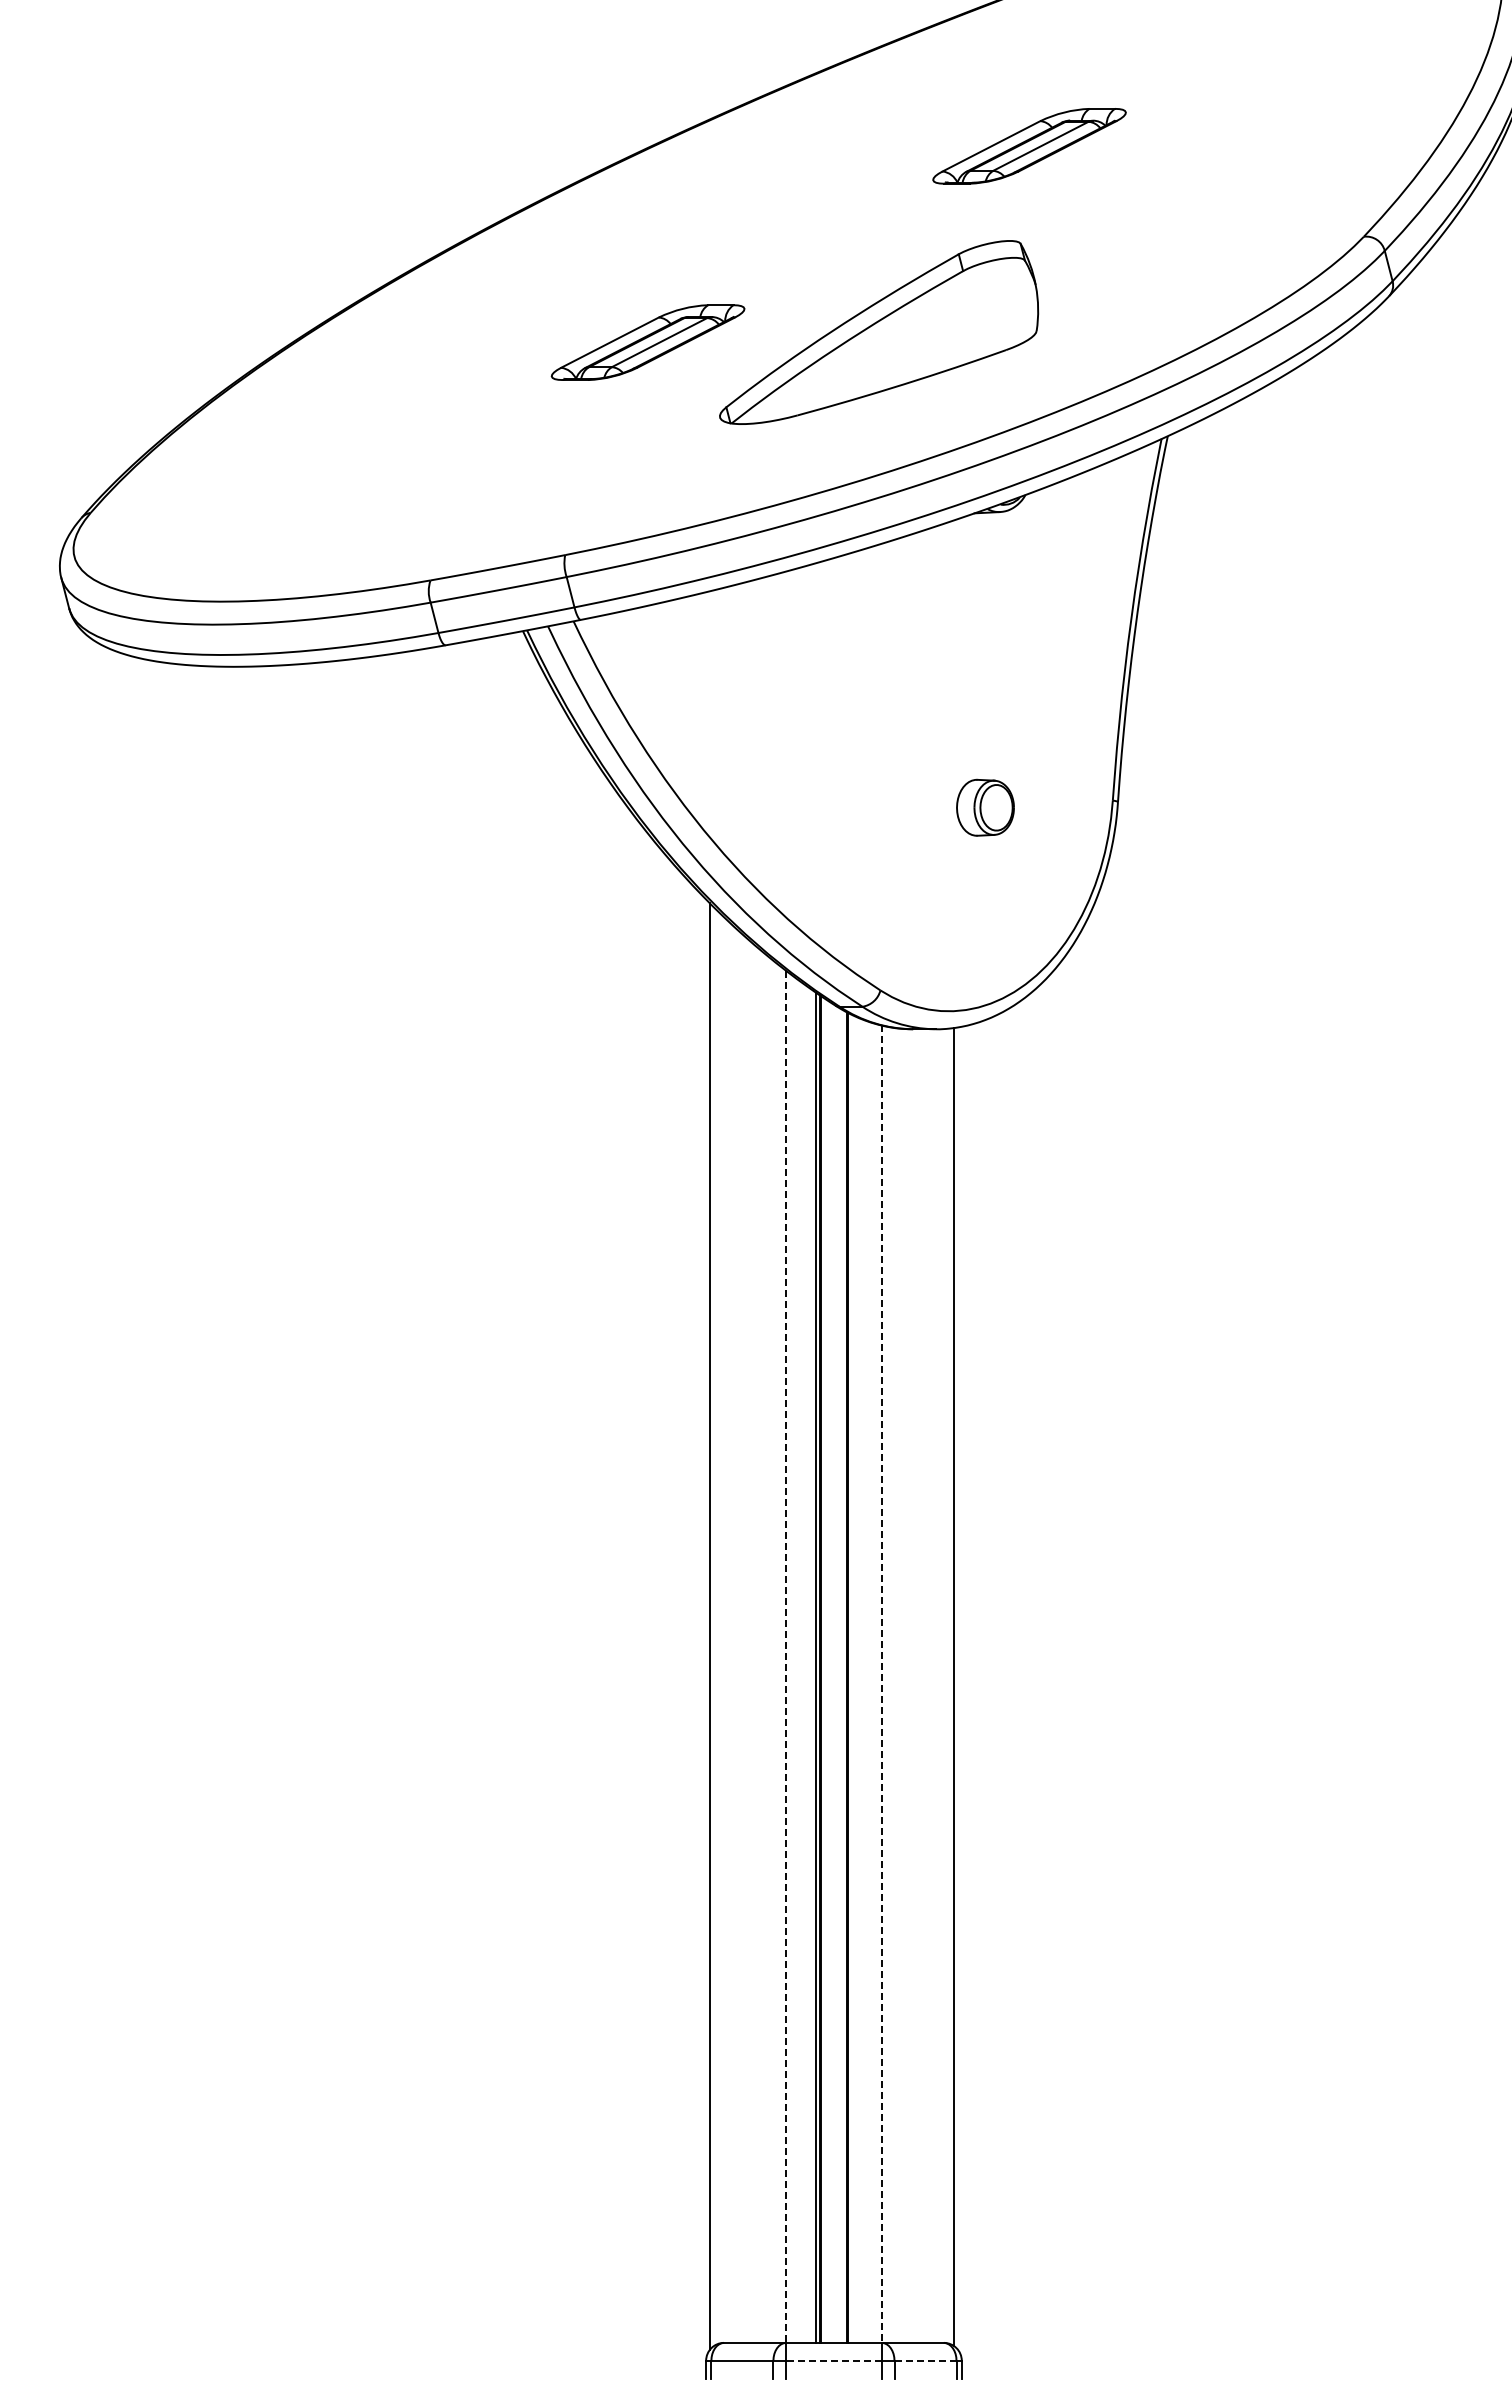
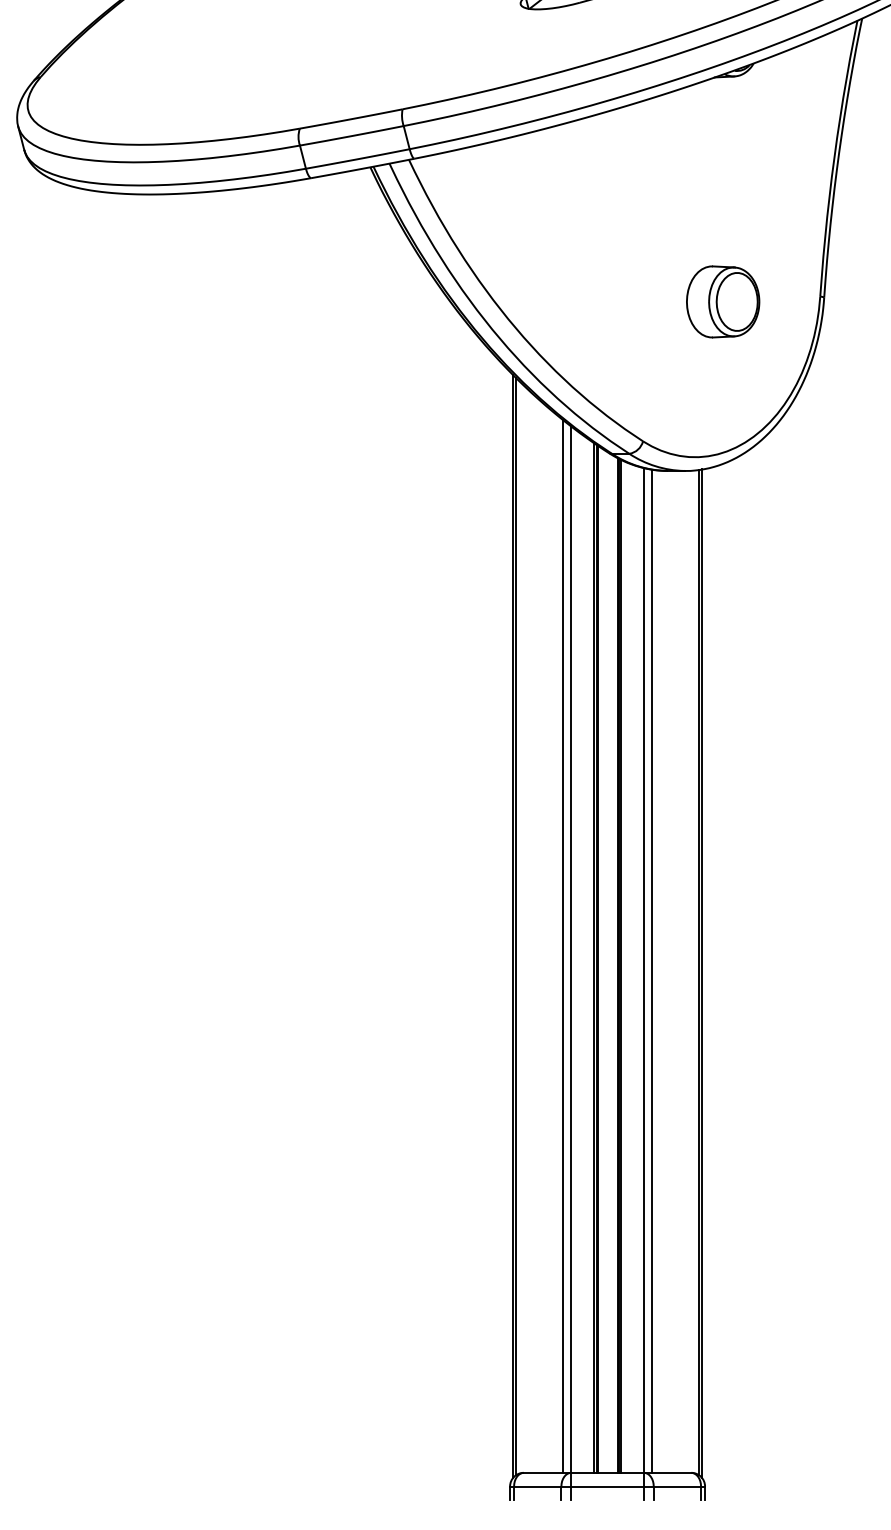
part: (985, 807) -> (723, 301), size x1.67
line: (713, 1626) -> (515, 926), added
line: (775, 1652) -> (562, 946), added
line: (786, 1657) -> (571, 950), dashed -> solid
line: (851, 1678) -> (620, 966), added
line: (881, 1684) -> (643, 970), dashed -> solid
line: (891, 1684) -> (651, 970), added
line: (958, 1688) -> (702, 973), added
line: (833, 2360) -> (607, 1486), dashed -> solid
line: (925, 2360) -> (677, 1486), dashed -> solid

